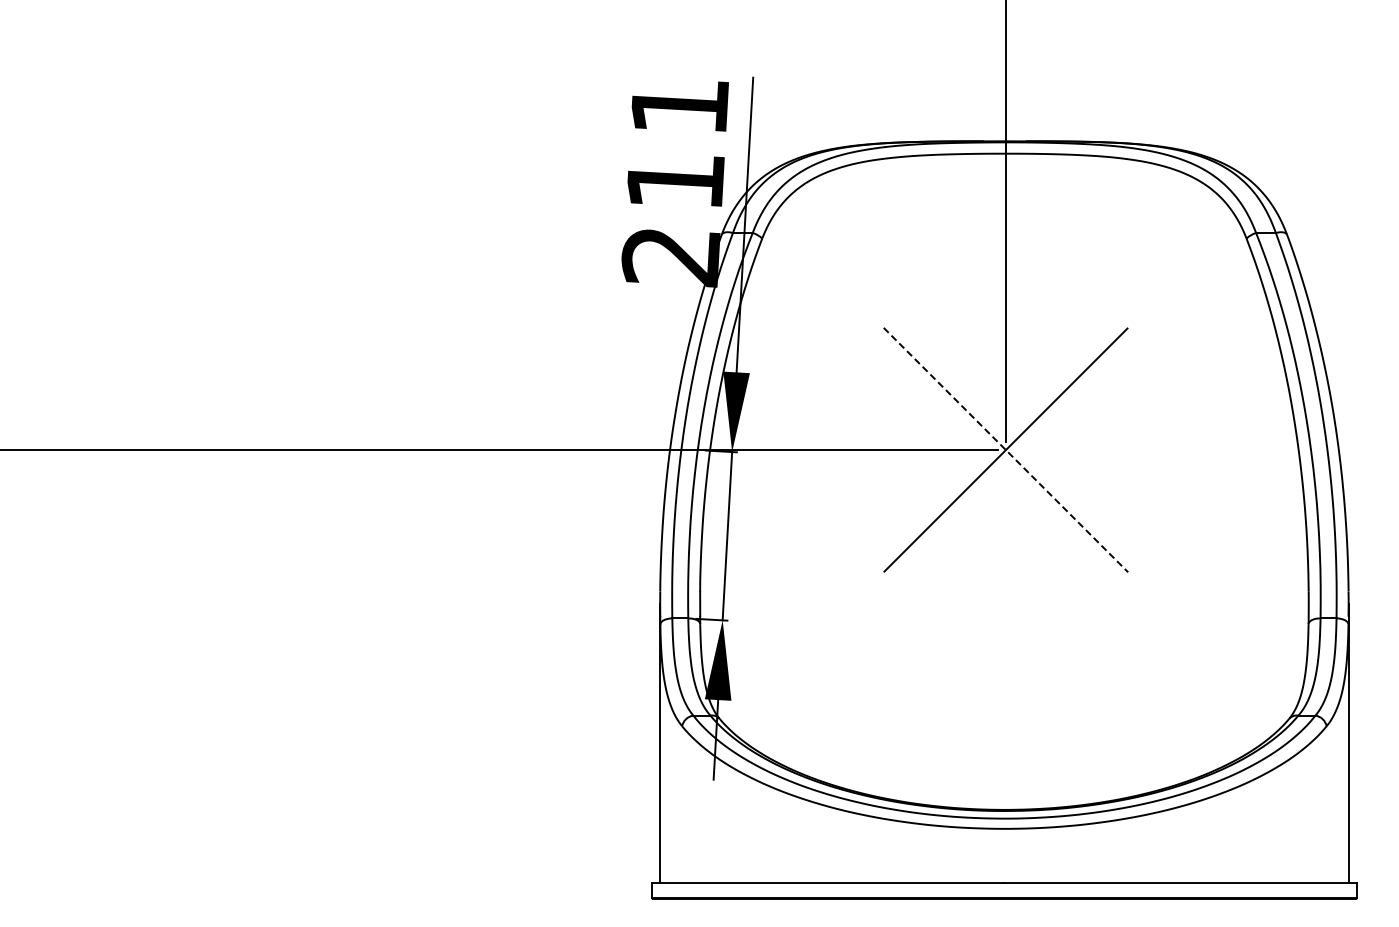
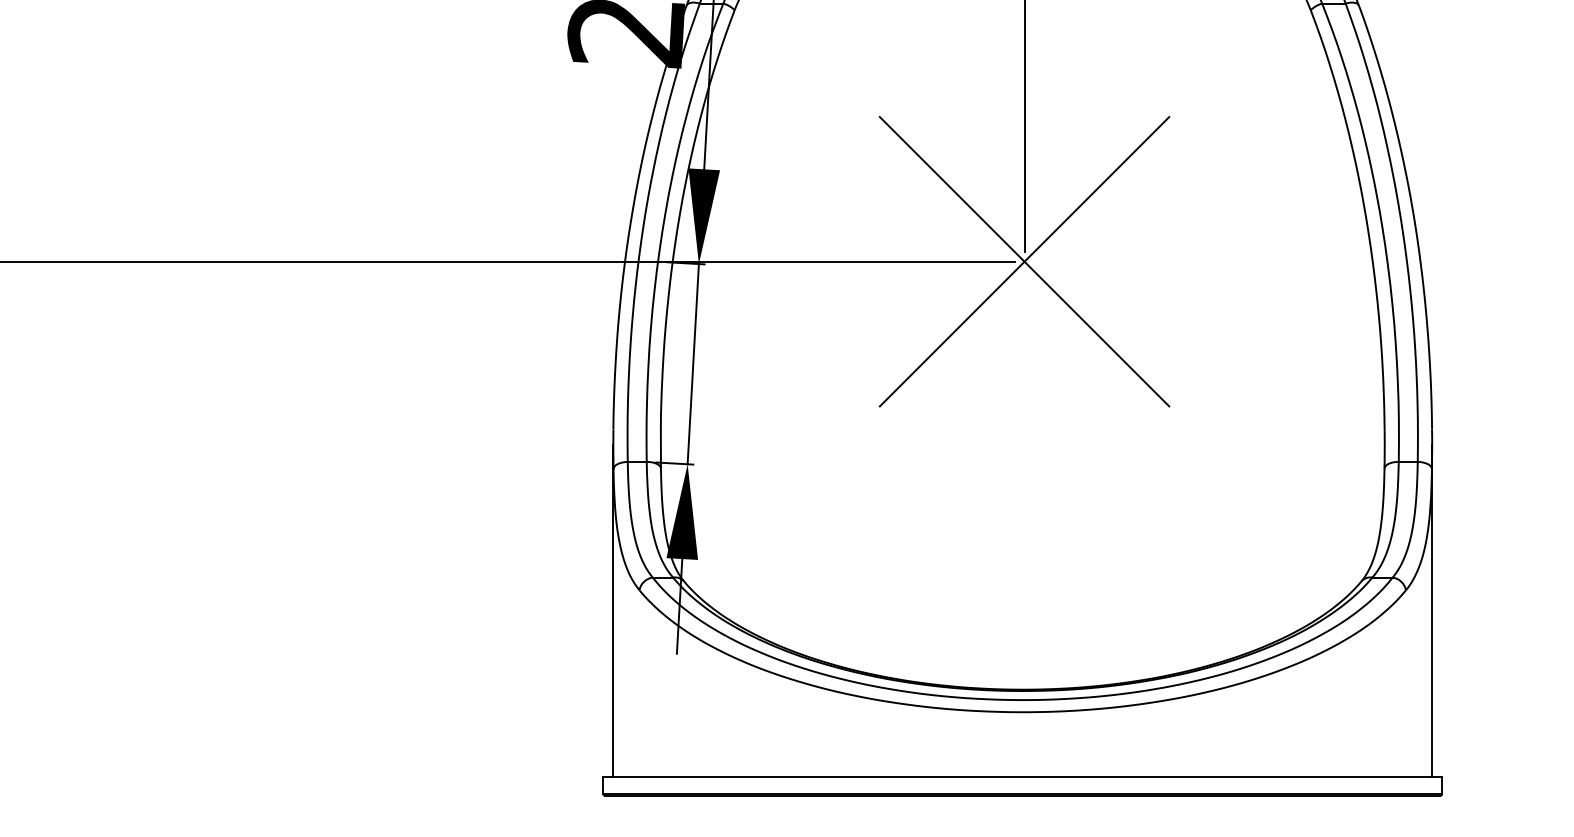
line: (1005, 450) -> (1024, 262), dashed -> solid

